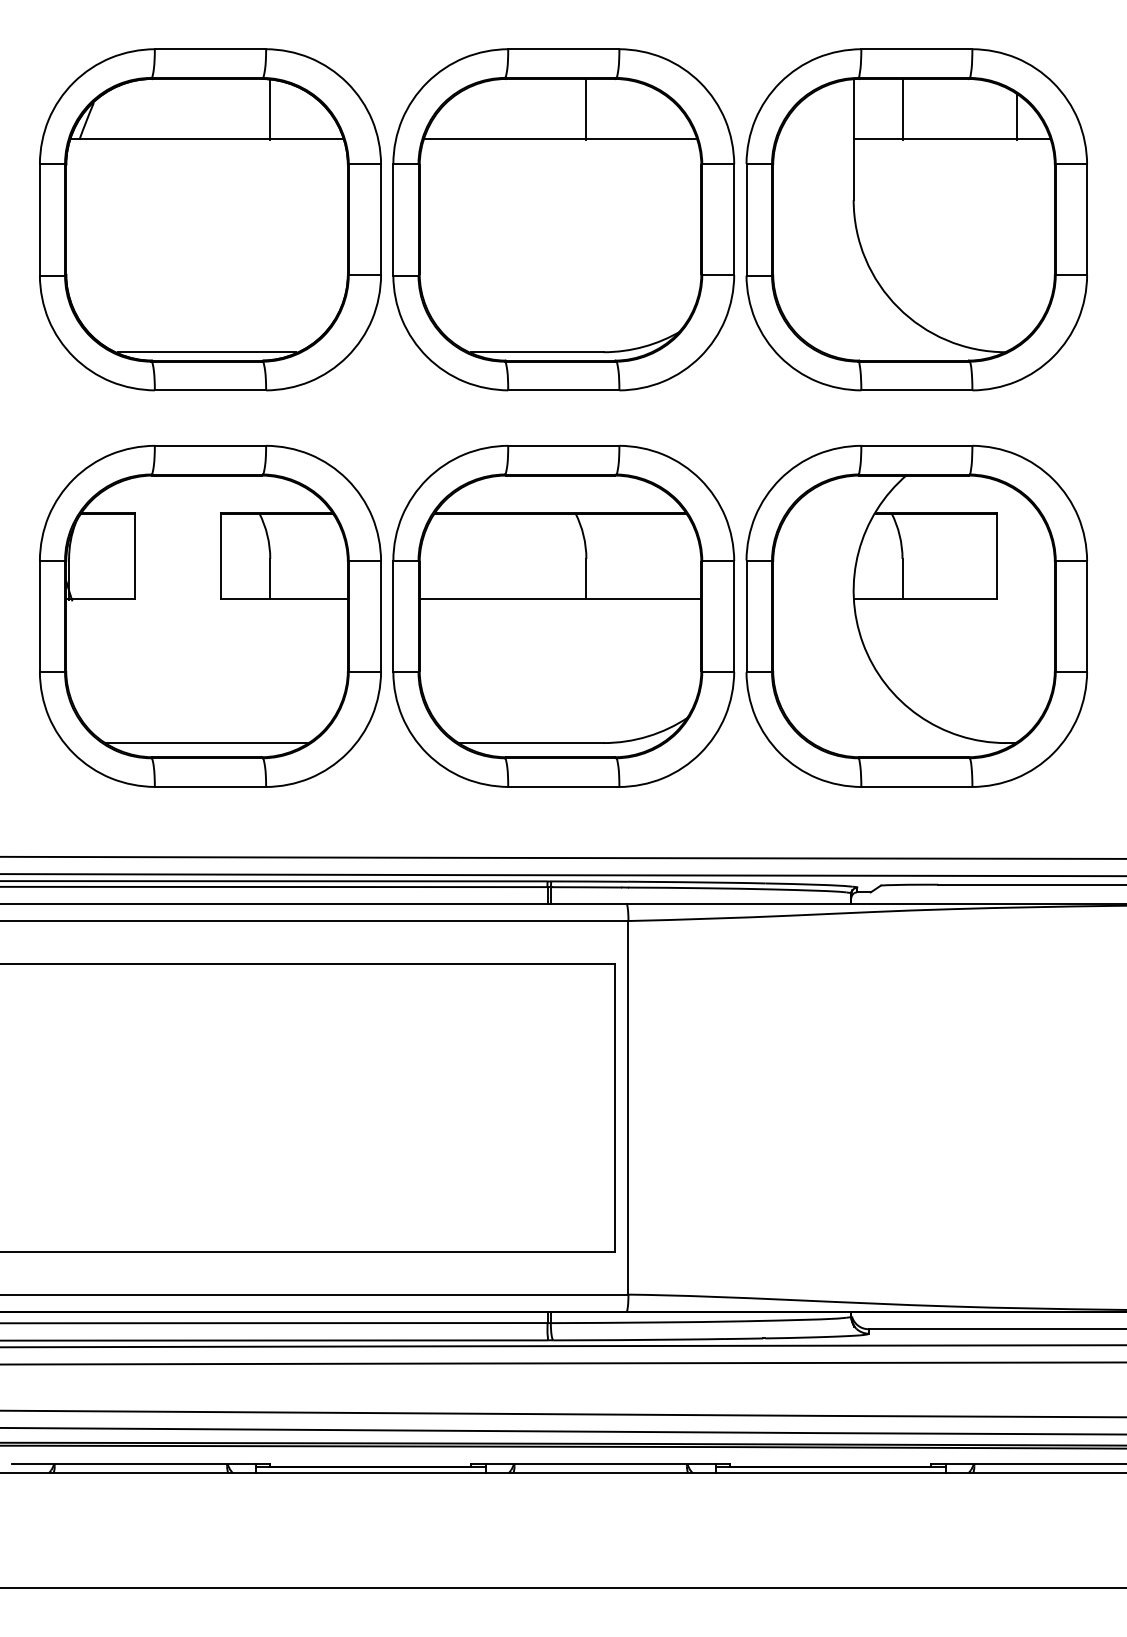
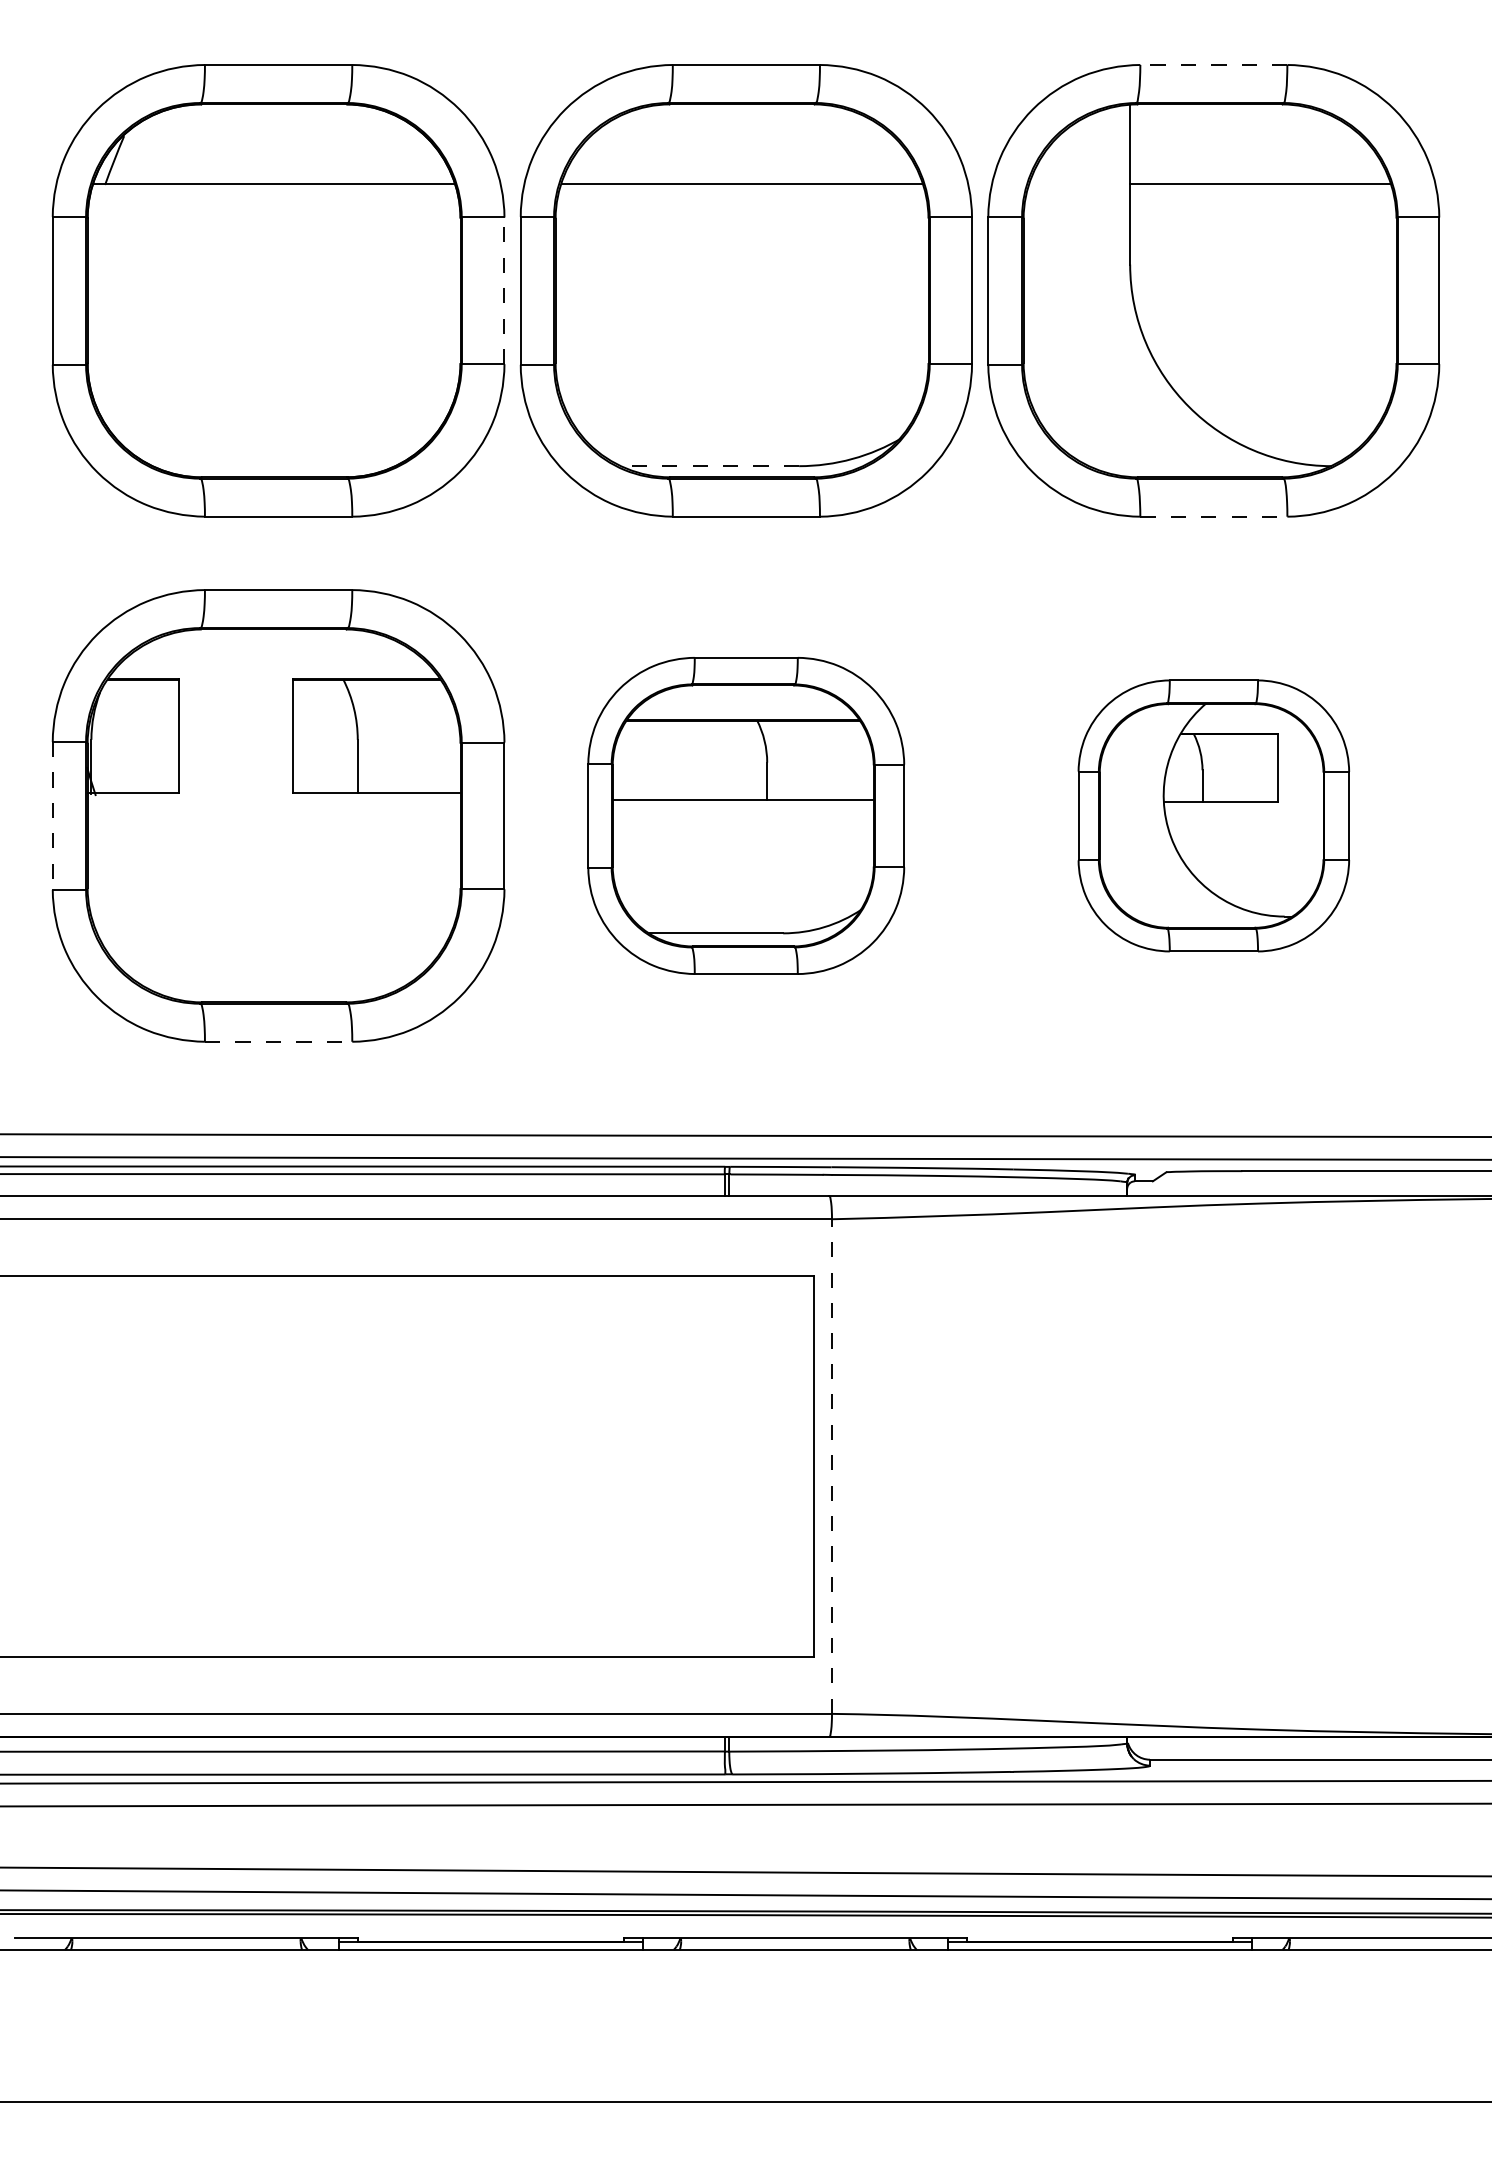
line: (916, 48) -> (1213, 64), solid -> dashed
line: (270, 109) -> (357, 144), removed
line: (586, 109) -> (776, 144), removed
line: (902, 109) -> (1194, 144), removed
line: (1017, 117) -> (1347, 155), removed
line: (381, 219) -> (504, 290), solid -> dashed
line: (206, 352) -> (273, 466), removed
line: (536, 352) -> (710, 466), solid -> dashed
line: (916, 390) -> (1213, 516), solid -> dashed
line: (39, 616) -> (52, 815), solid -> dashed
part: (563, 616) -> (745, 815), size x0.7
part: (916, 616) -> (1213, 815), size x0.6
line: (206, 742) -> (273, 983), removed
line: (210, 786) -> (278, 1041), solid -> dashed
line: (628, 1107) -> (832, 1466), solid -> dashed

